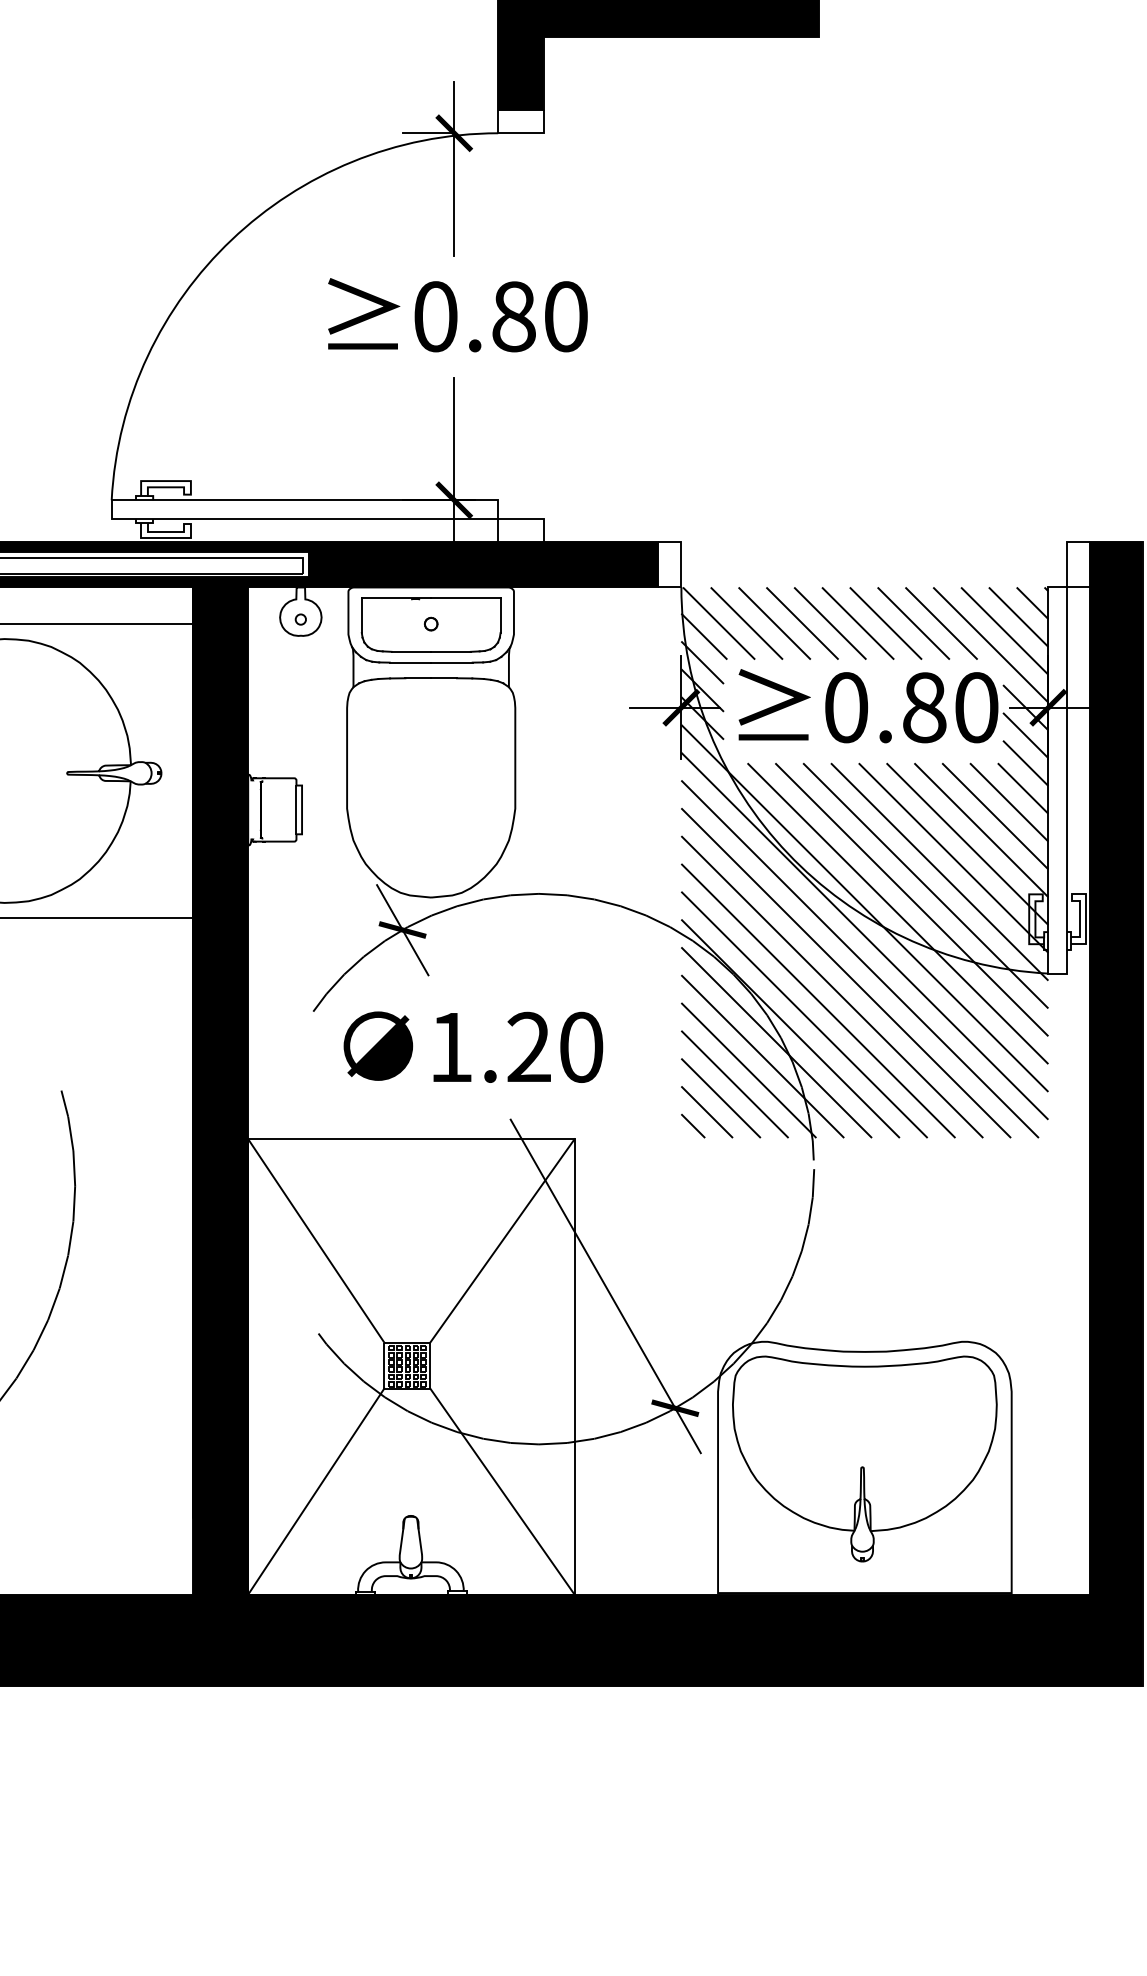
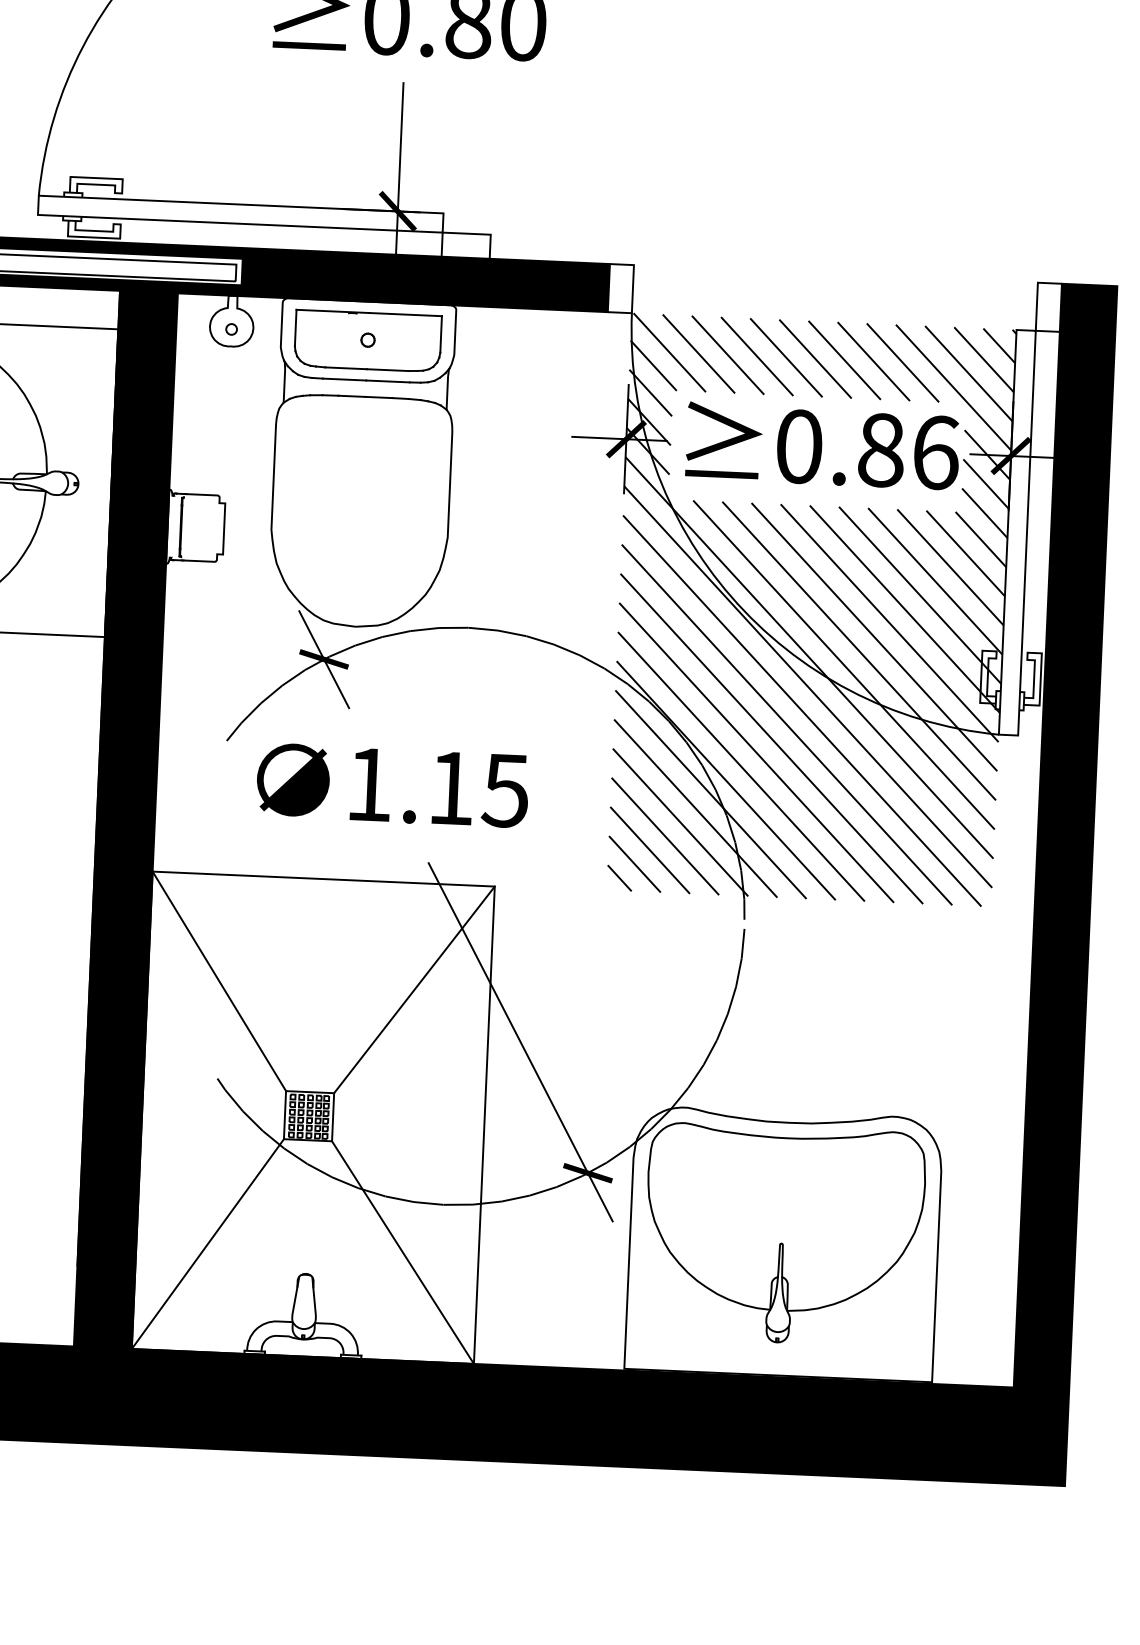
text: (976, 707) -> (935, 452), 0.80 -> 0.86
line: (296, 809) -> (218, 528), removed
text: (555, 1046) -> (478, 788), 1.20 -> 1.15

